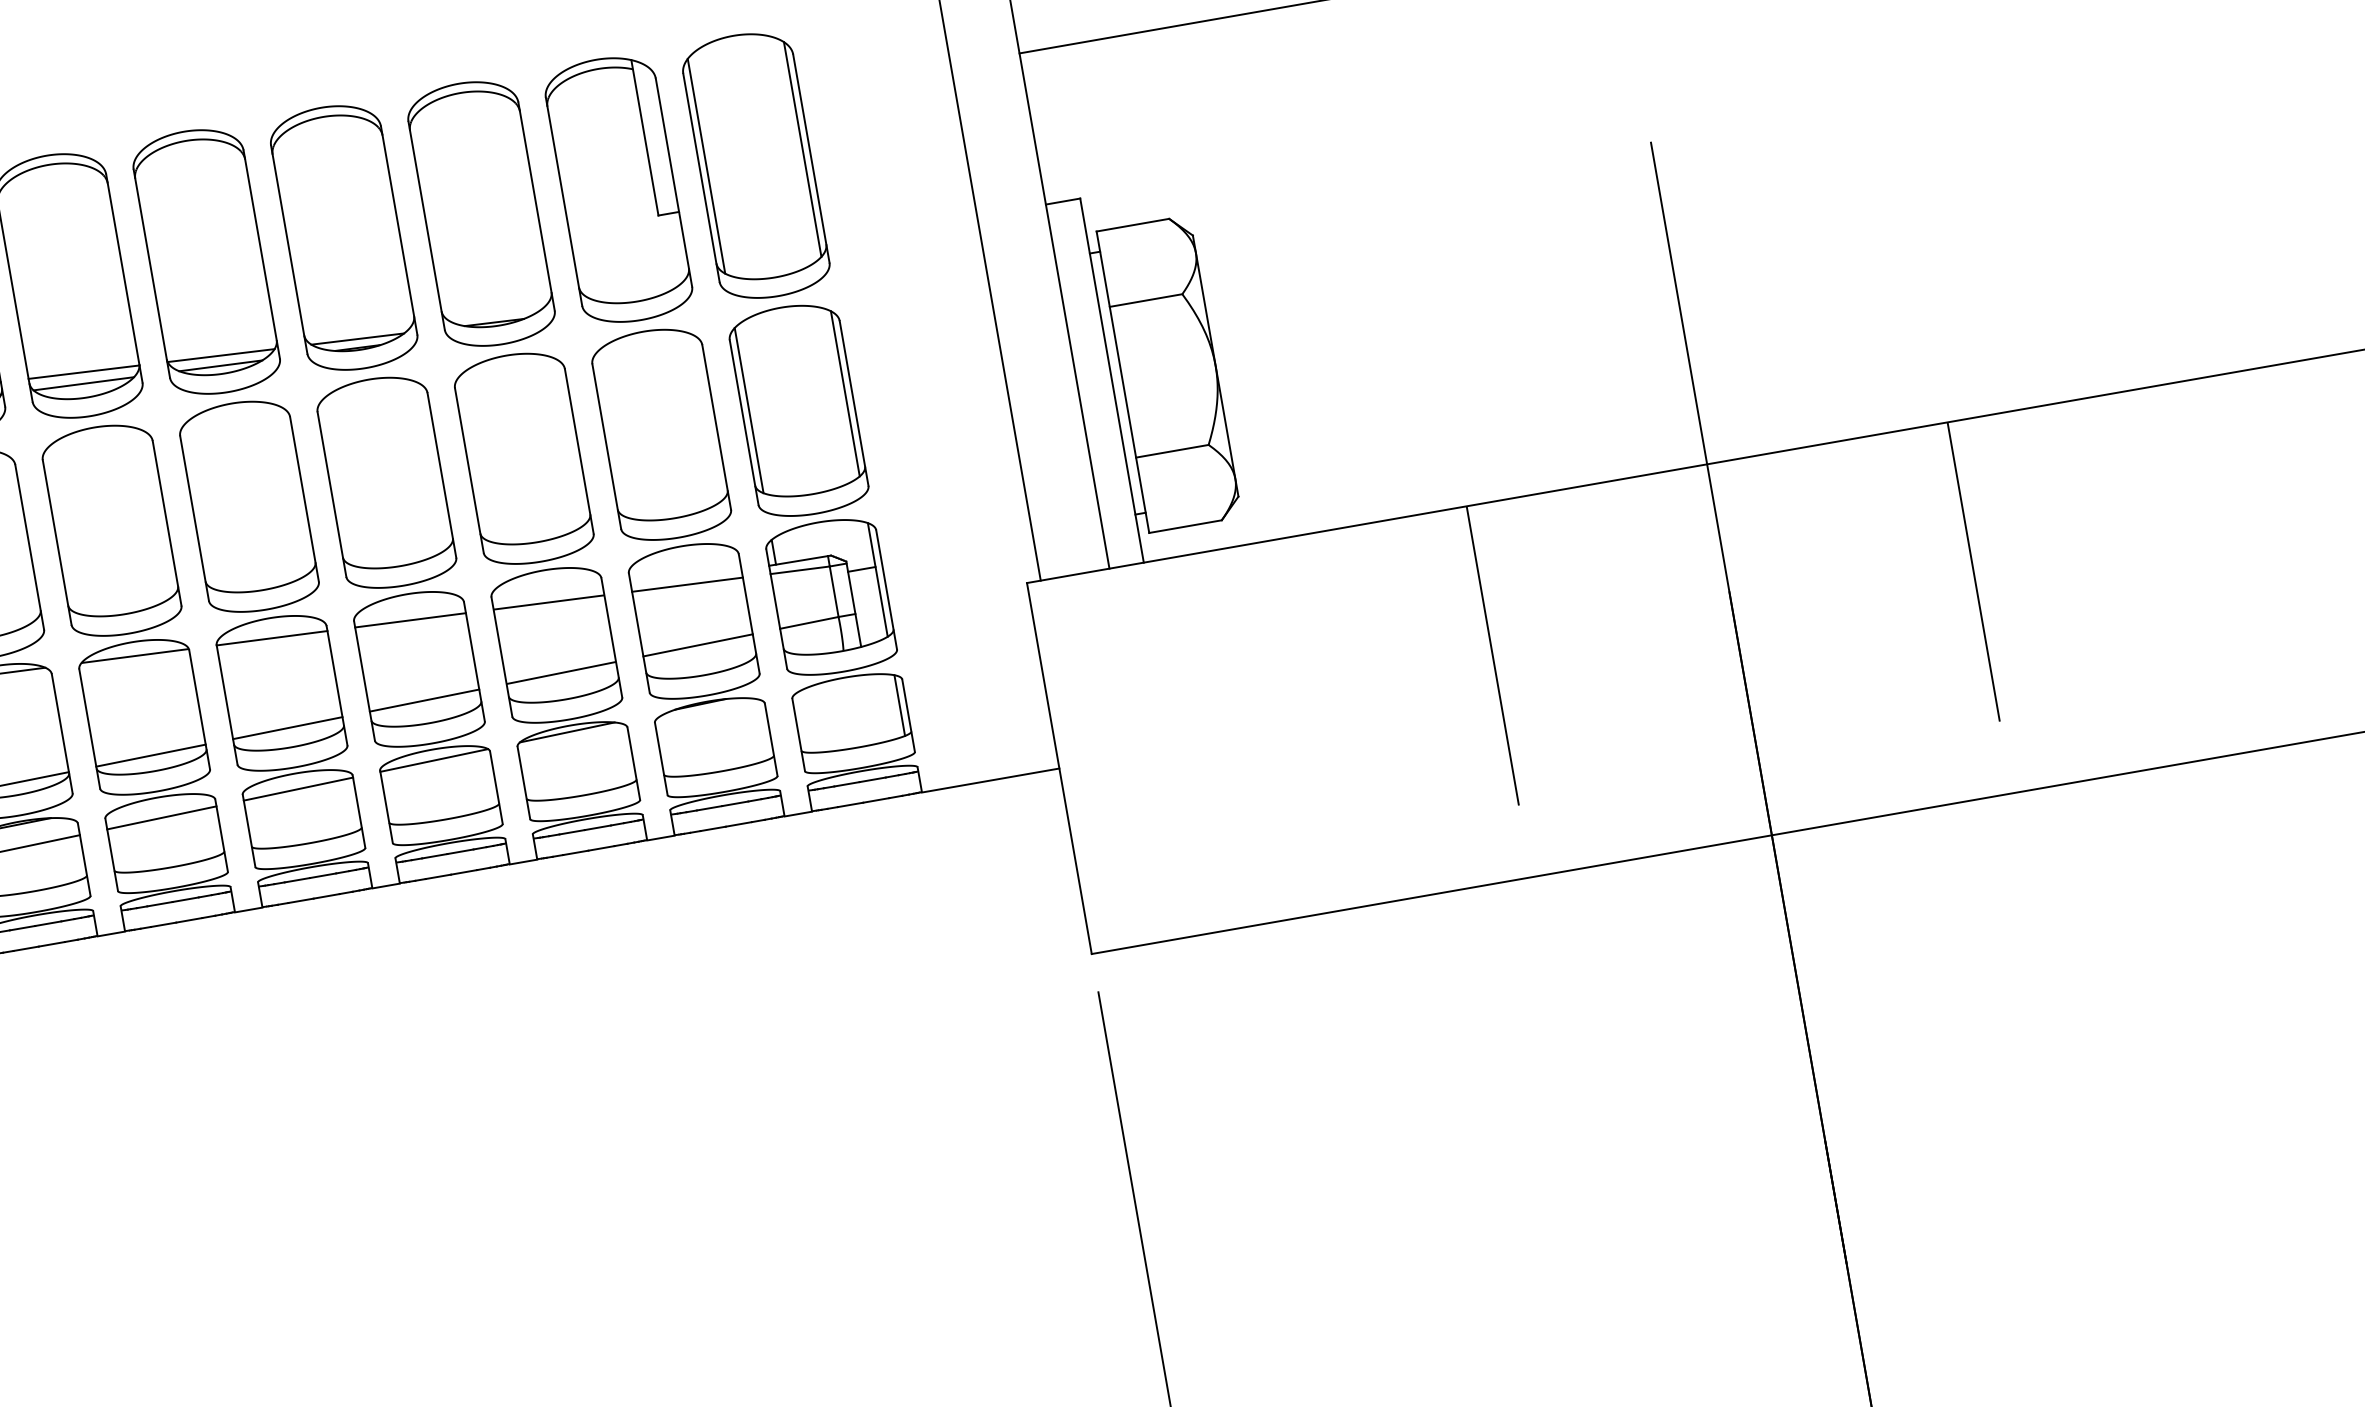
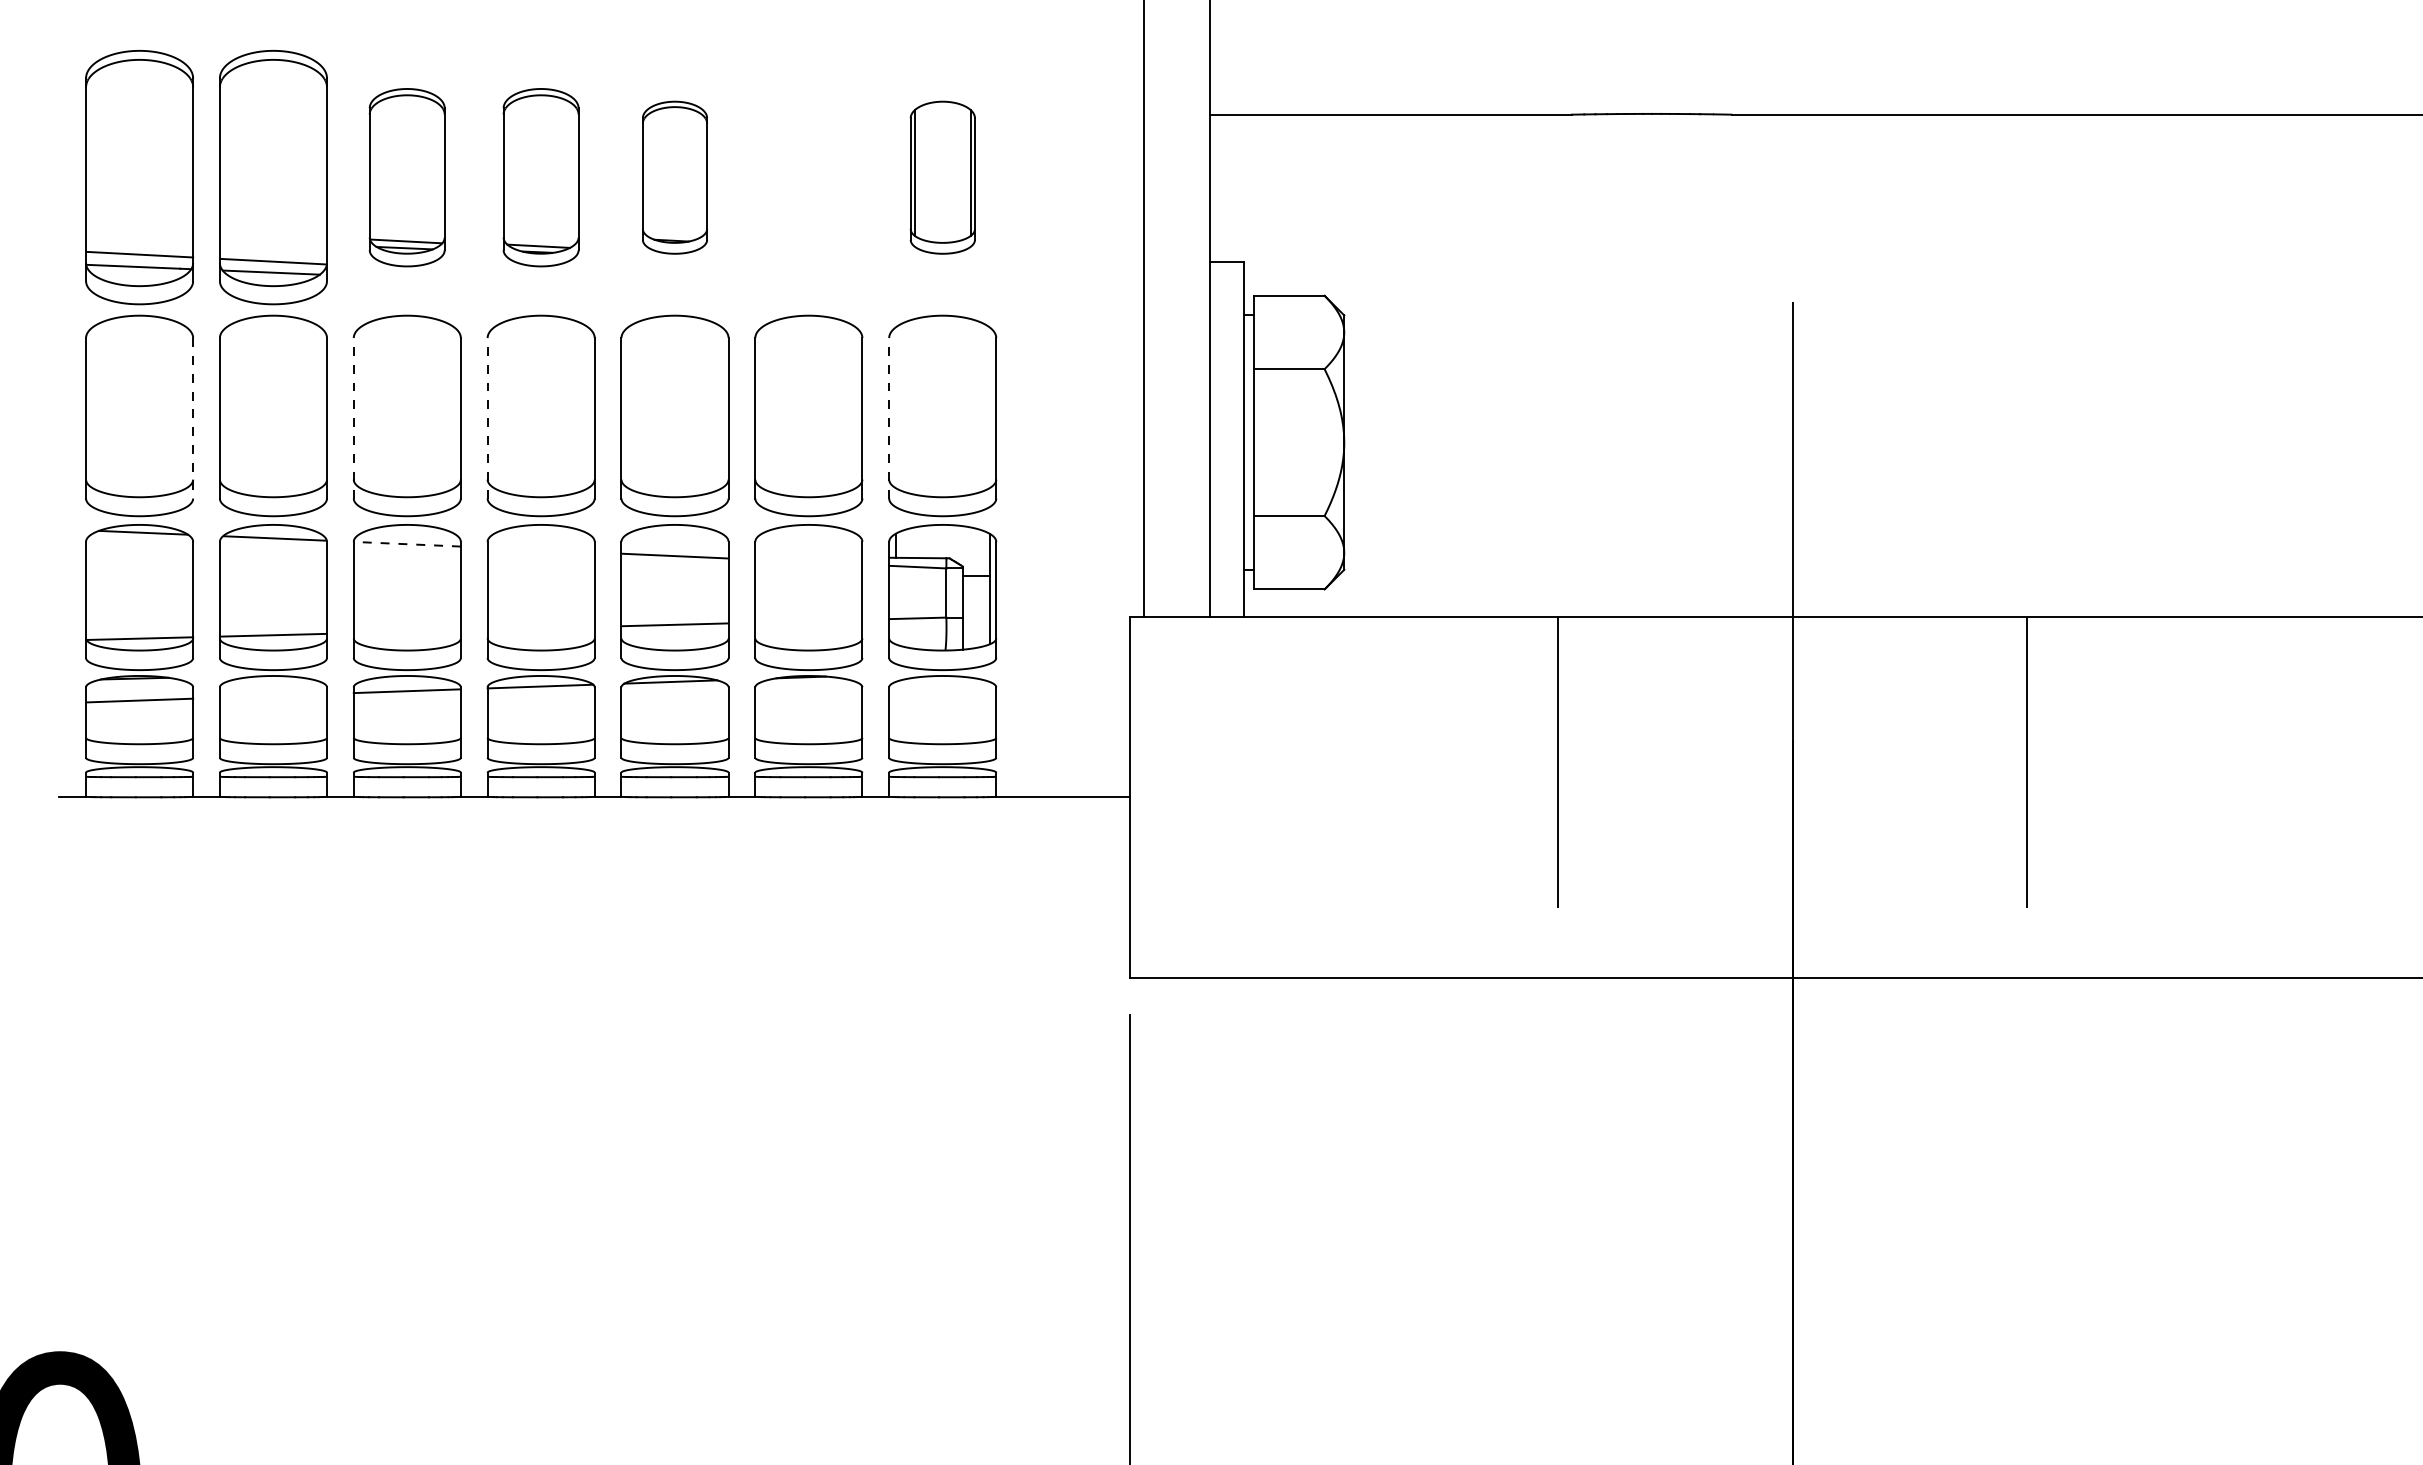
part: (755, 165) -> (942, 177), size x0.6
part: (618, 189) -> (808, 177), removed
part: (480, 213) -> (674, 177), size x0.6
part: (343, 237) -> (540, 177), size x0.7
part: (205, 261) -> (406, 177), size x0.7
line: (845, 393) -> (989, 407), removed
line: (748, 410) -> (895, 407), removed
line: (744, 421) -> (889, 417), solid -> dashed
line: (331, 493) -> (487, 417), solid -> dashed
line: (194, 517) -> (353, 417), solid -> dashed
line: (30, 547) -> (193, 418), solid -> dashed
line: (687, 584) -> (808, 561), removed
line: (409, 619) -> (540, 549), removed
line: (272, 638) -> (407, 544), solid -> dashed
line: (697, 644) -> (808, 620), removed
line: (423, 699) -> (540, 627), removed
line: (899, 705) -> (989, 711), removed
line: (286, 727) -> (406, 631), removed
line: (161, 817) -> (273, 695), removed

